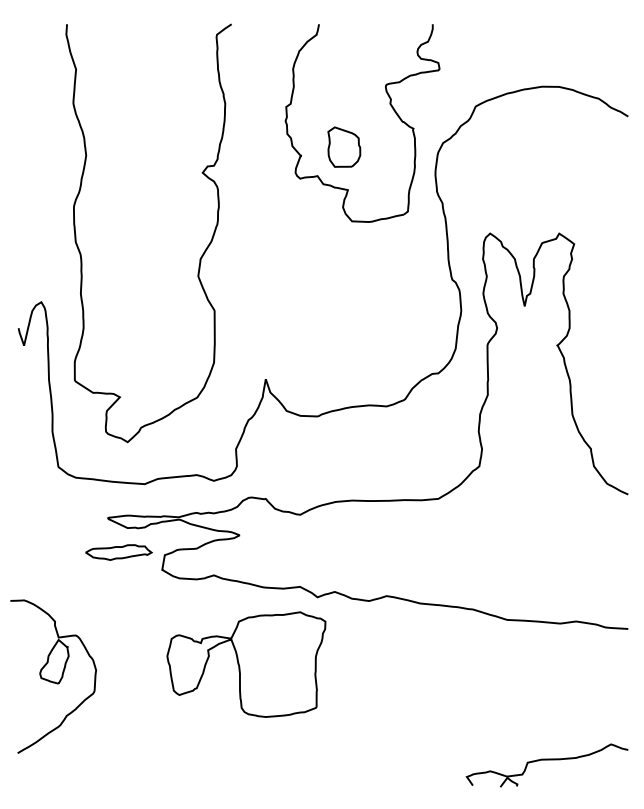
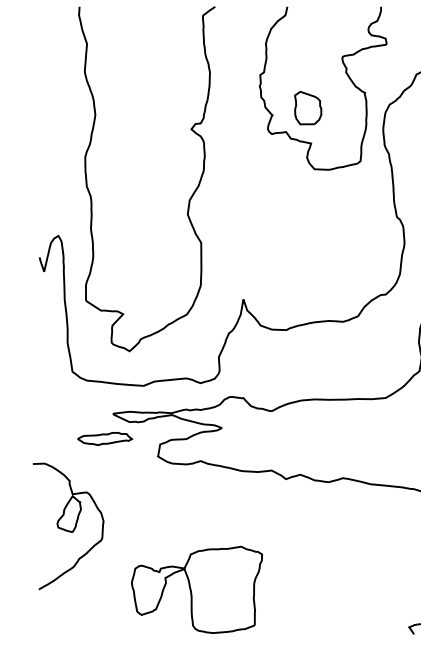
part: (118, 552) -> (104, 438), moved
part: (246, 664) -> (197, 589), moved
part: (53, 676) -> (68, 526), moved

